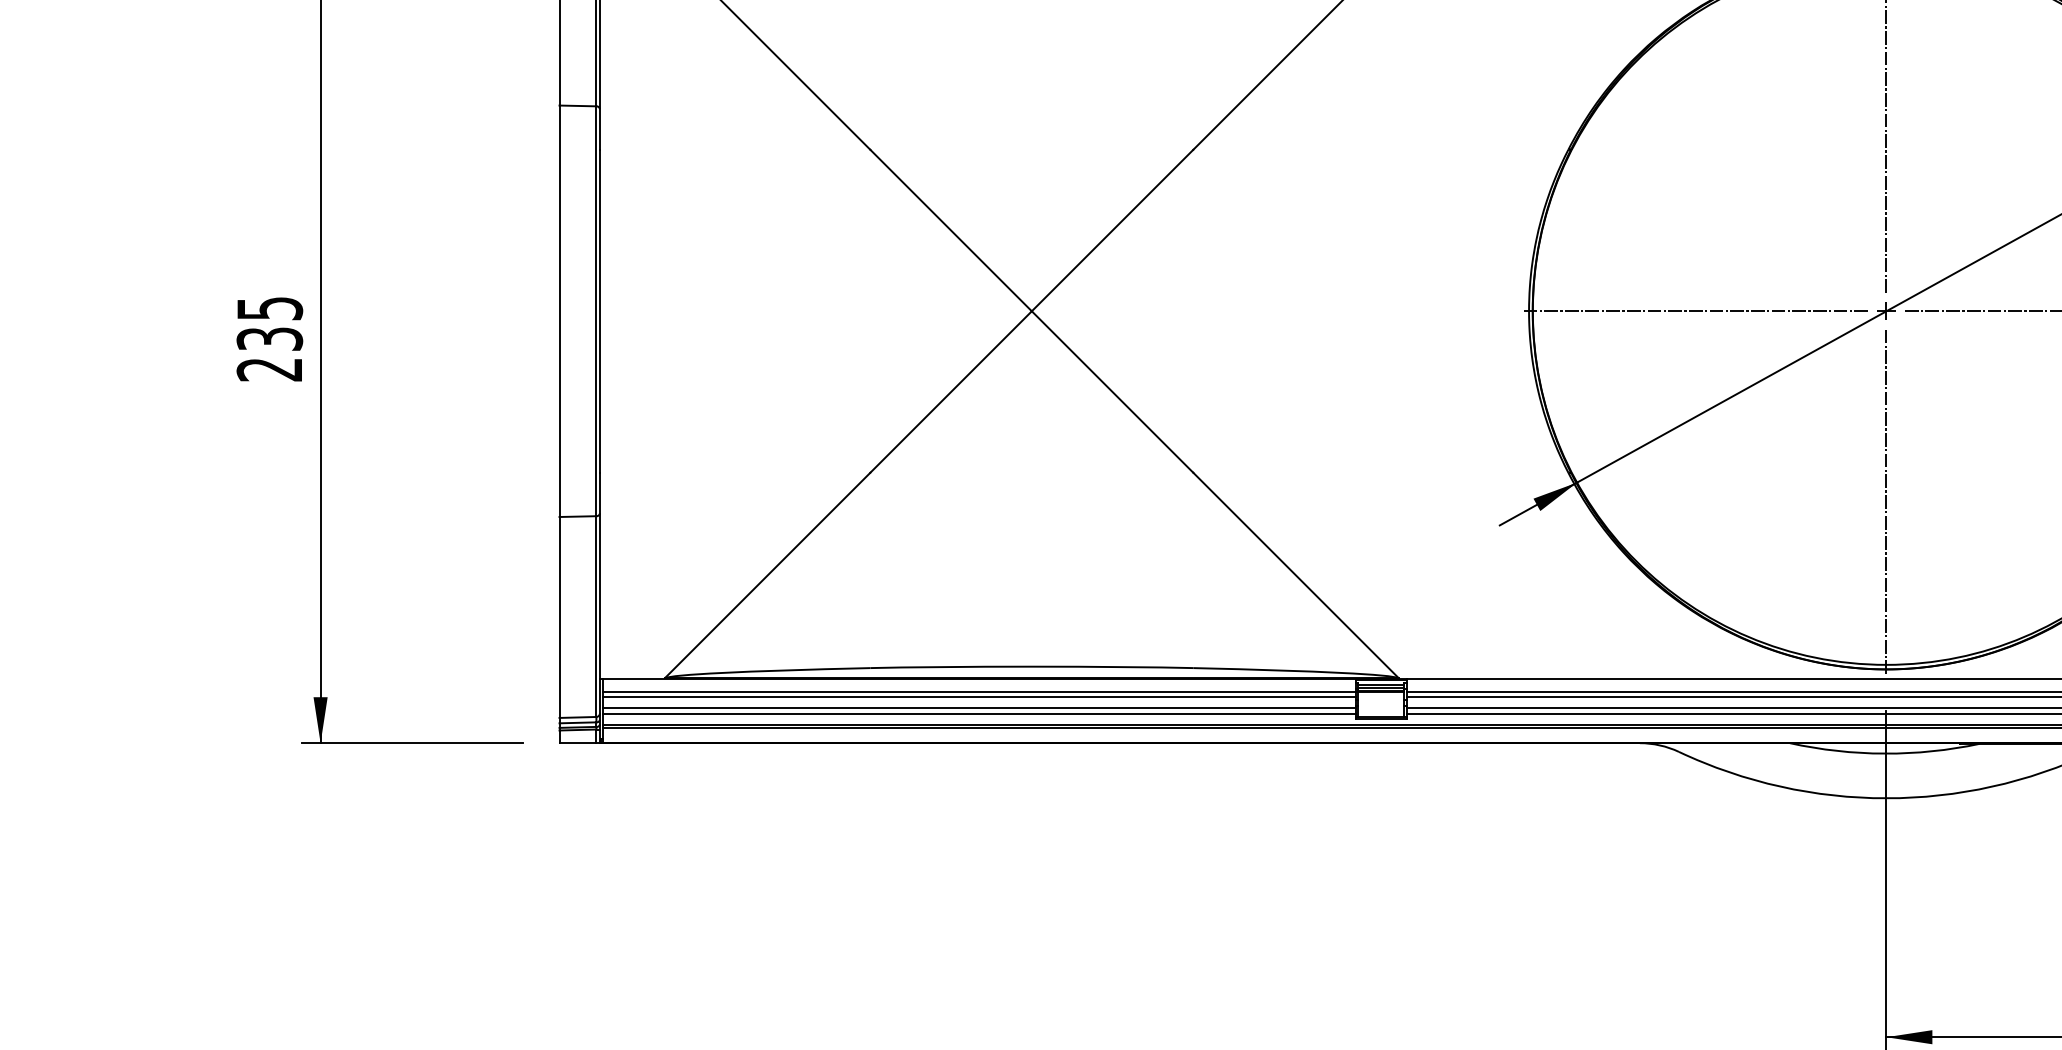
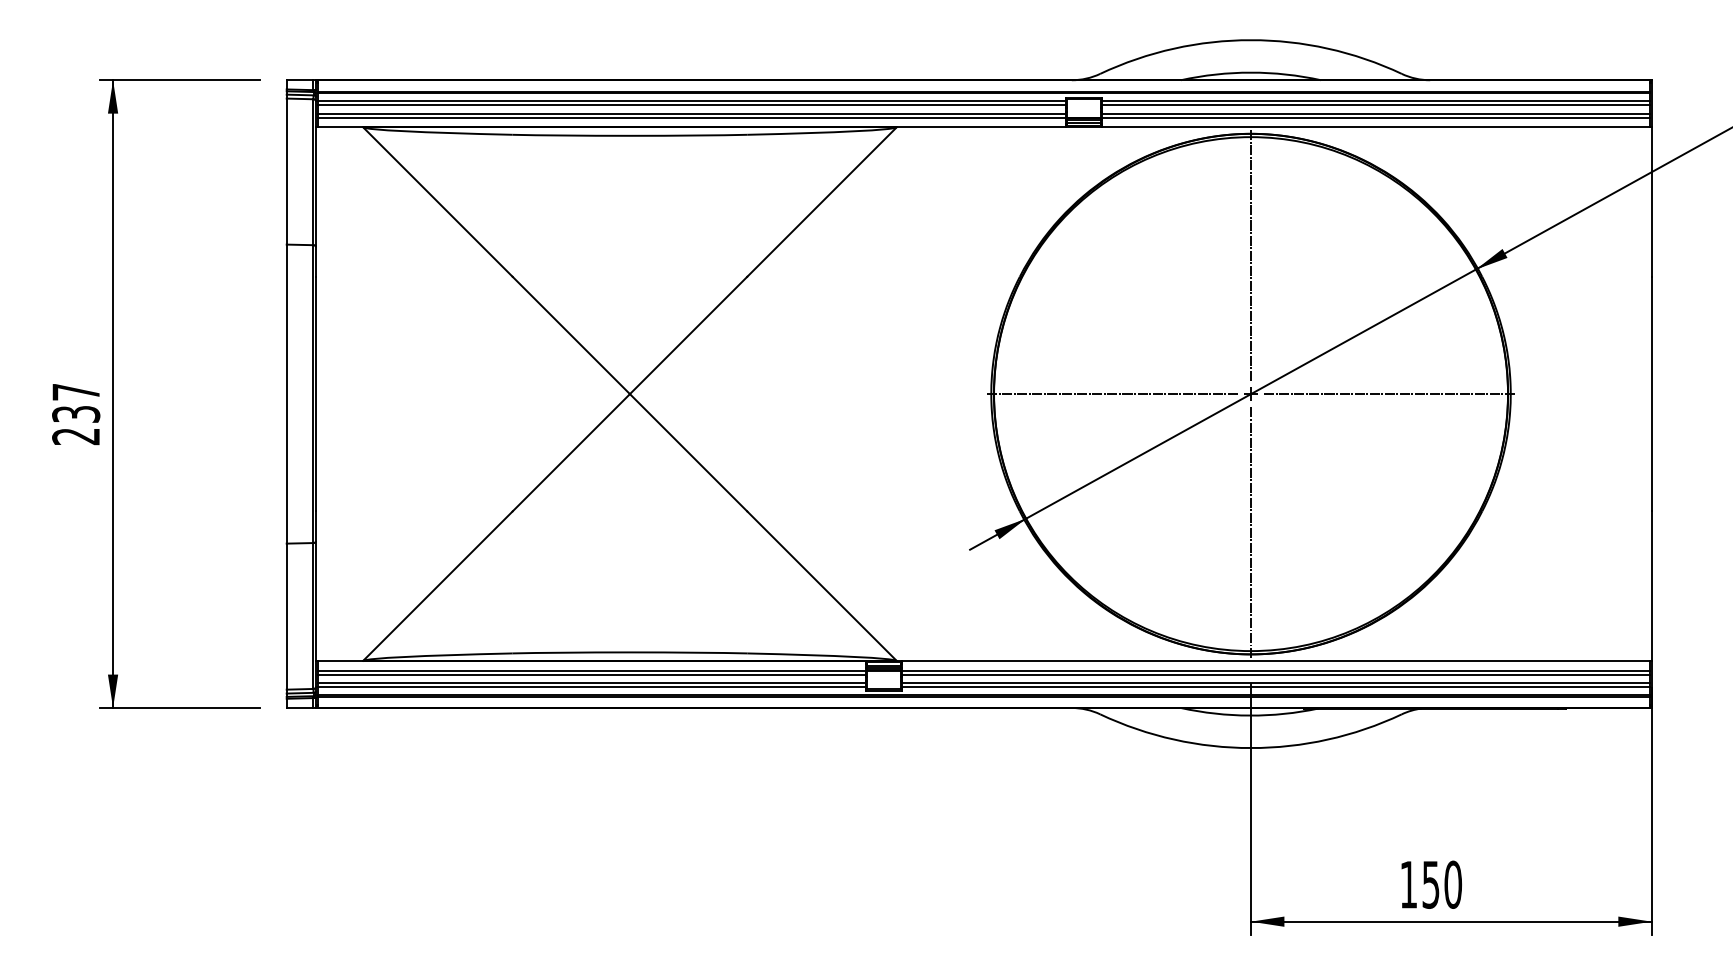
text: (270, 309) -> (76, 392), 235 -> 237

